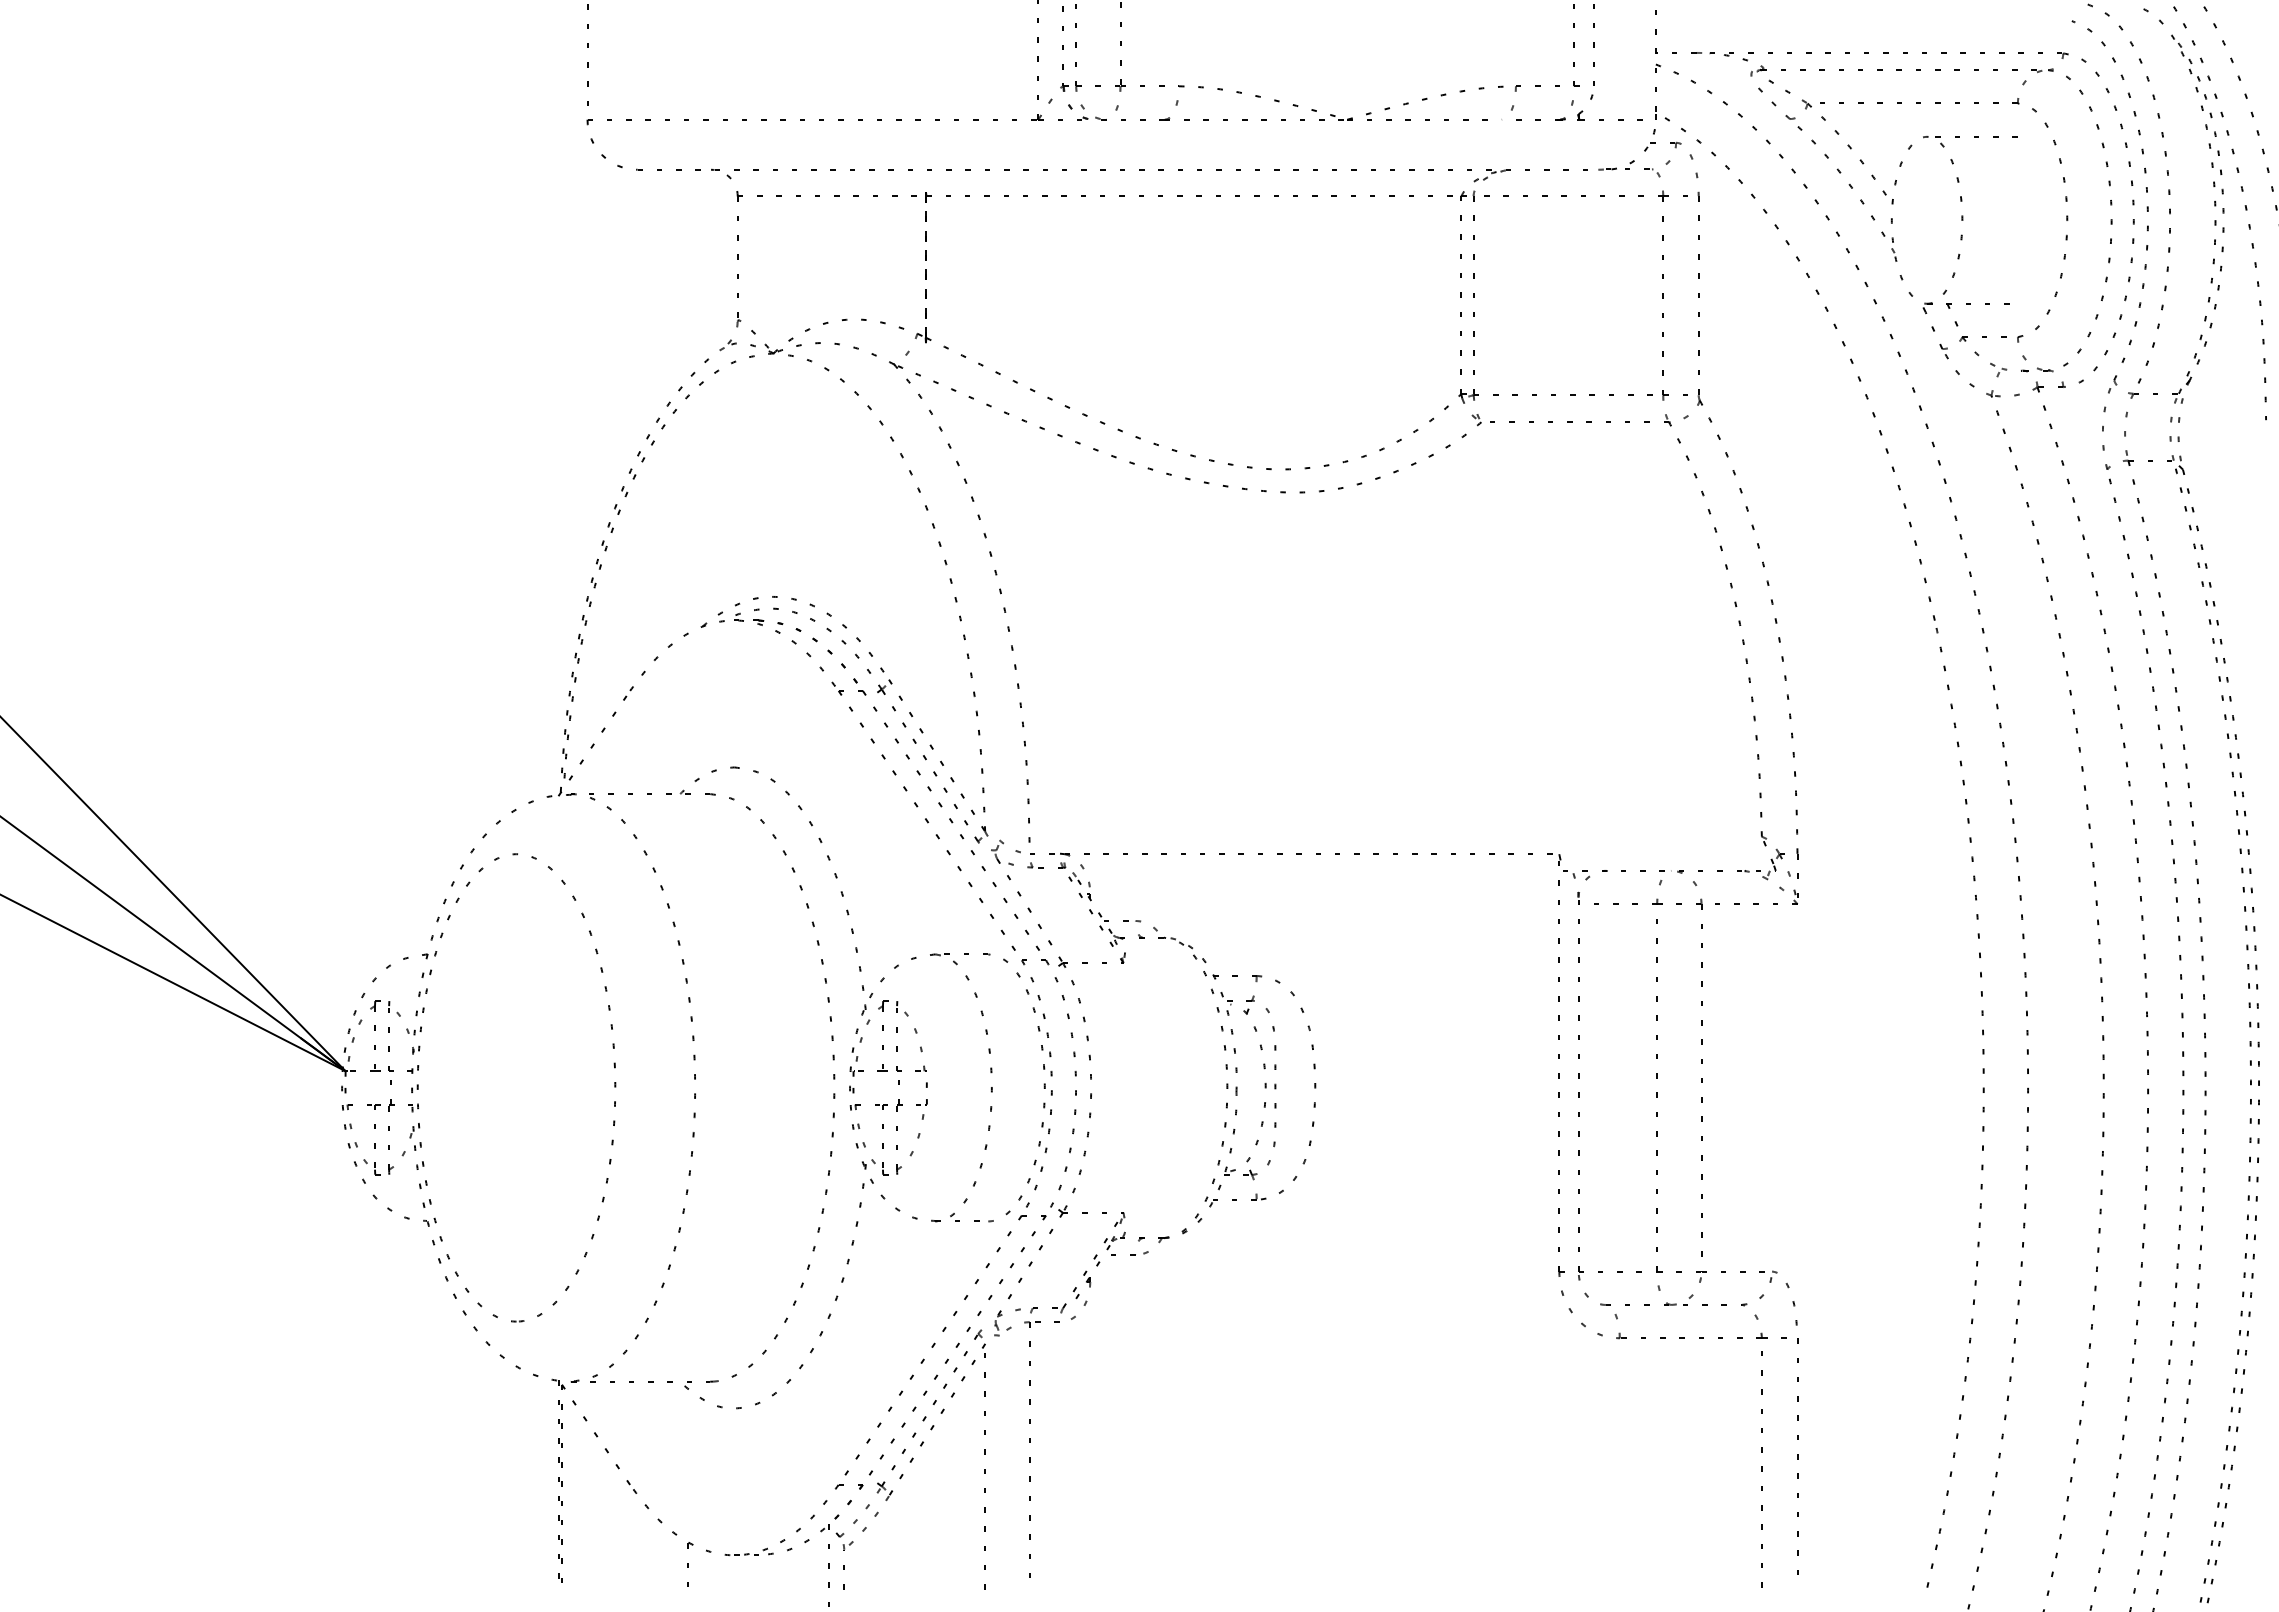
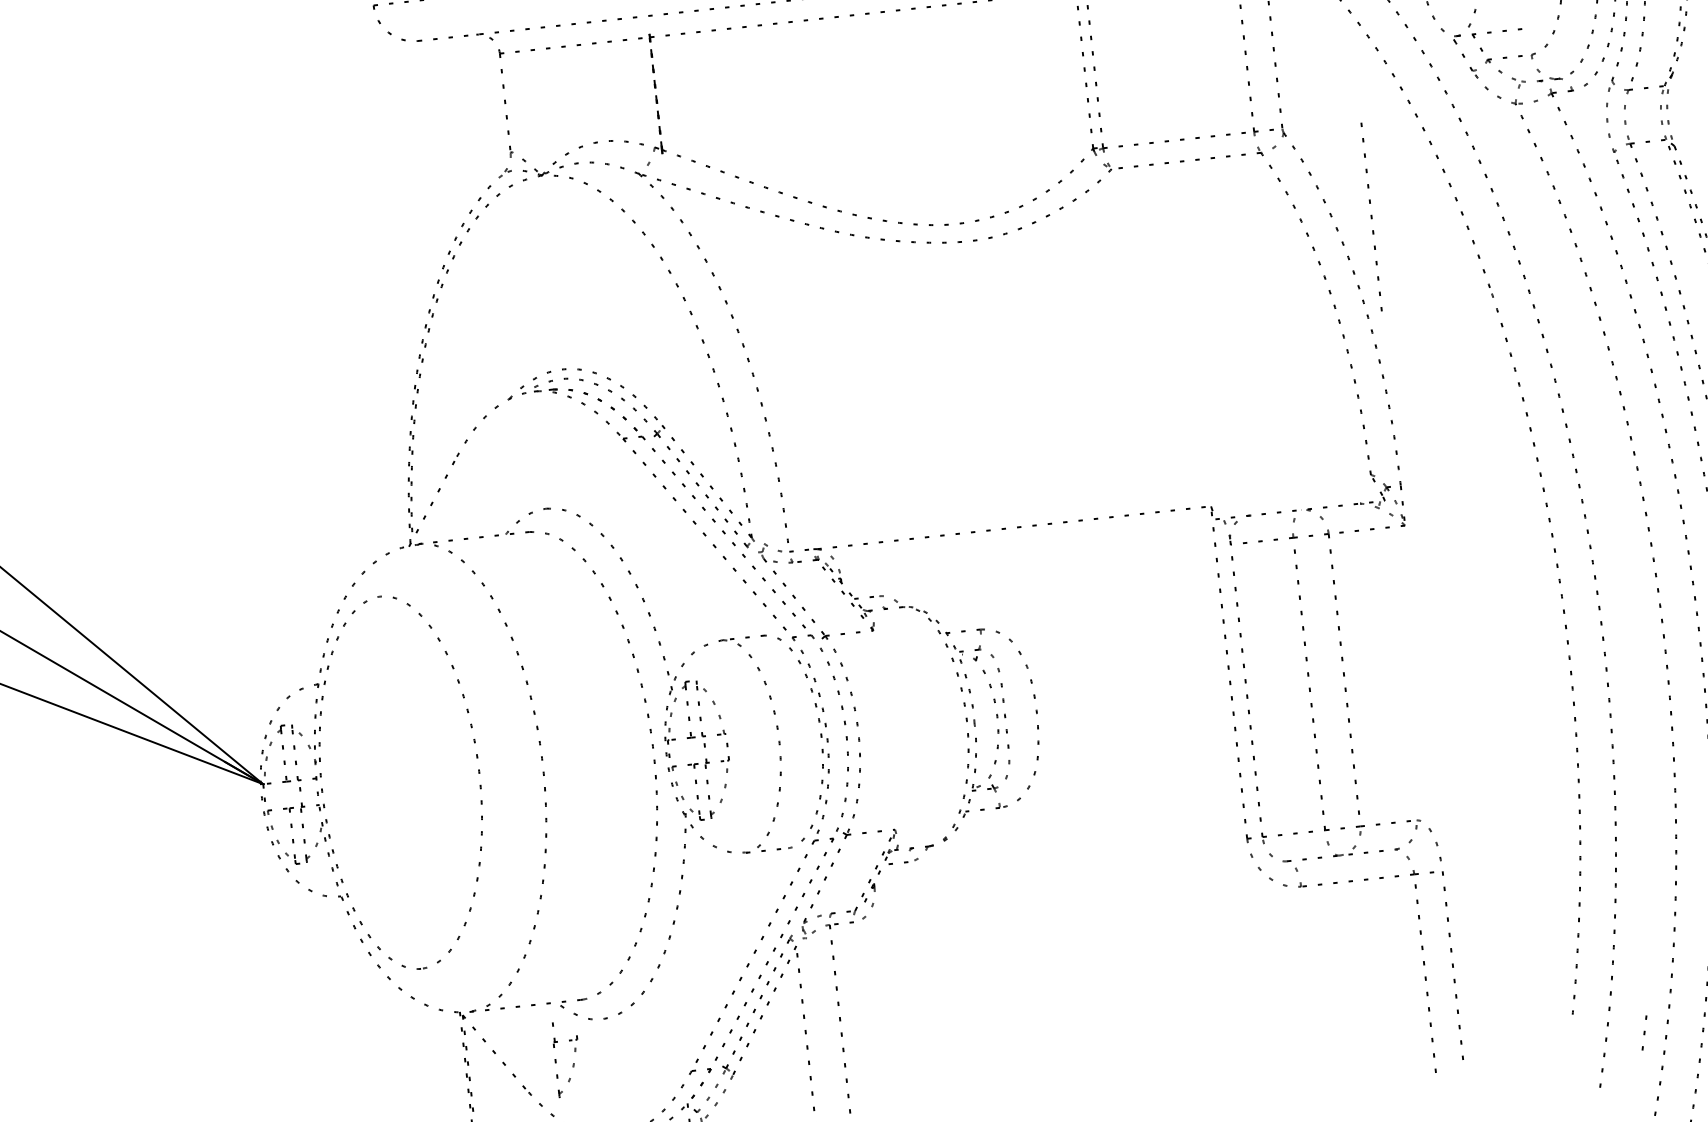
line: (1797, 516) -> (1371, 216), added
part: (692, 1459) -> (573, 1063), added
line: (1931, 1565) -> (1643, 1032), moved

